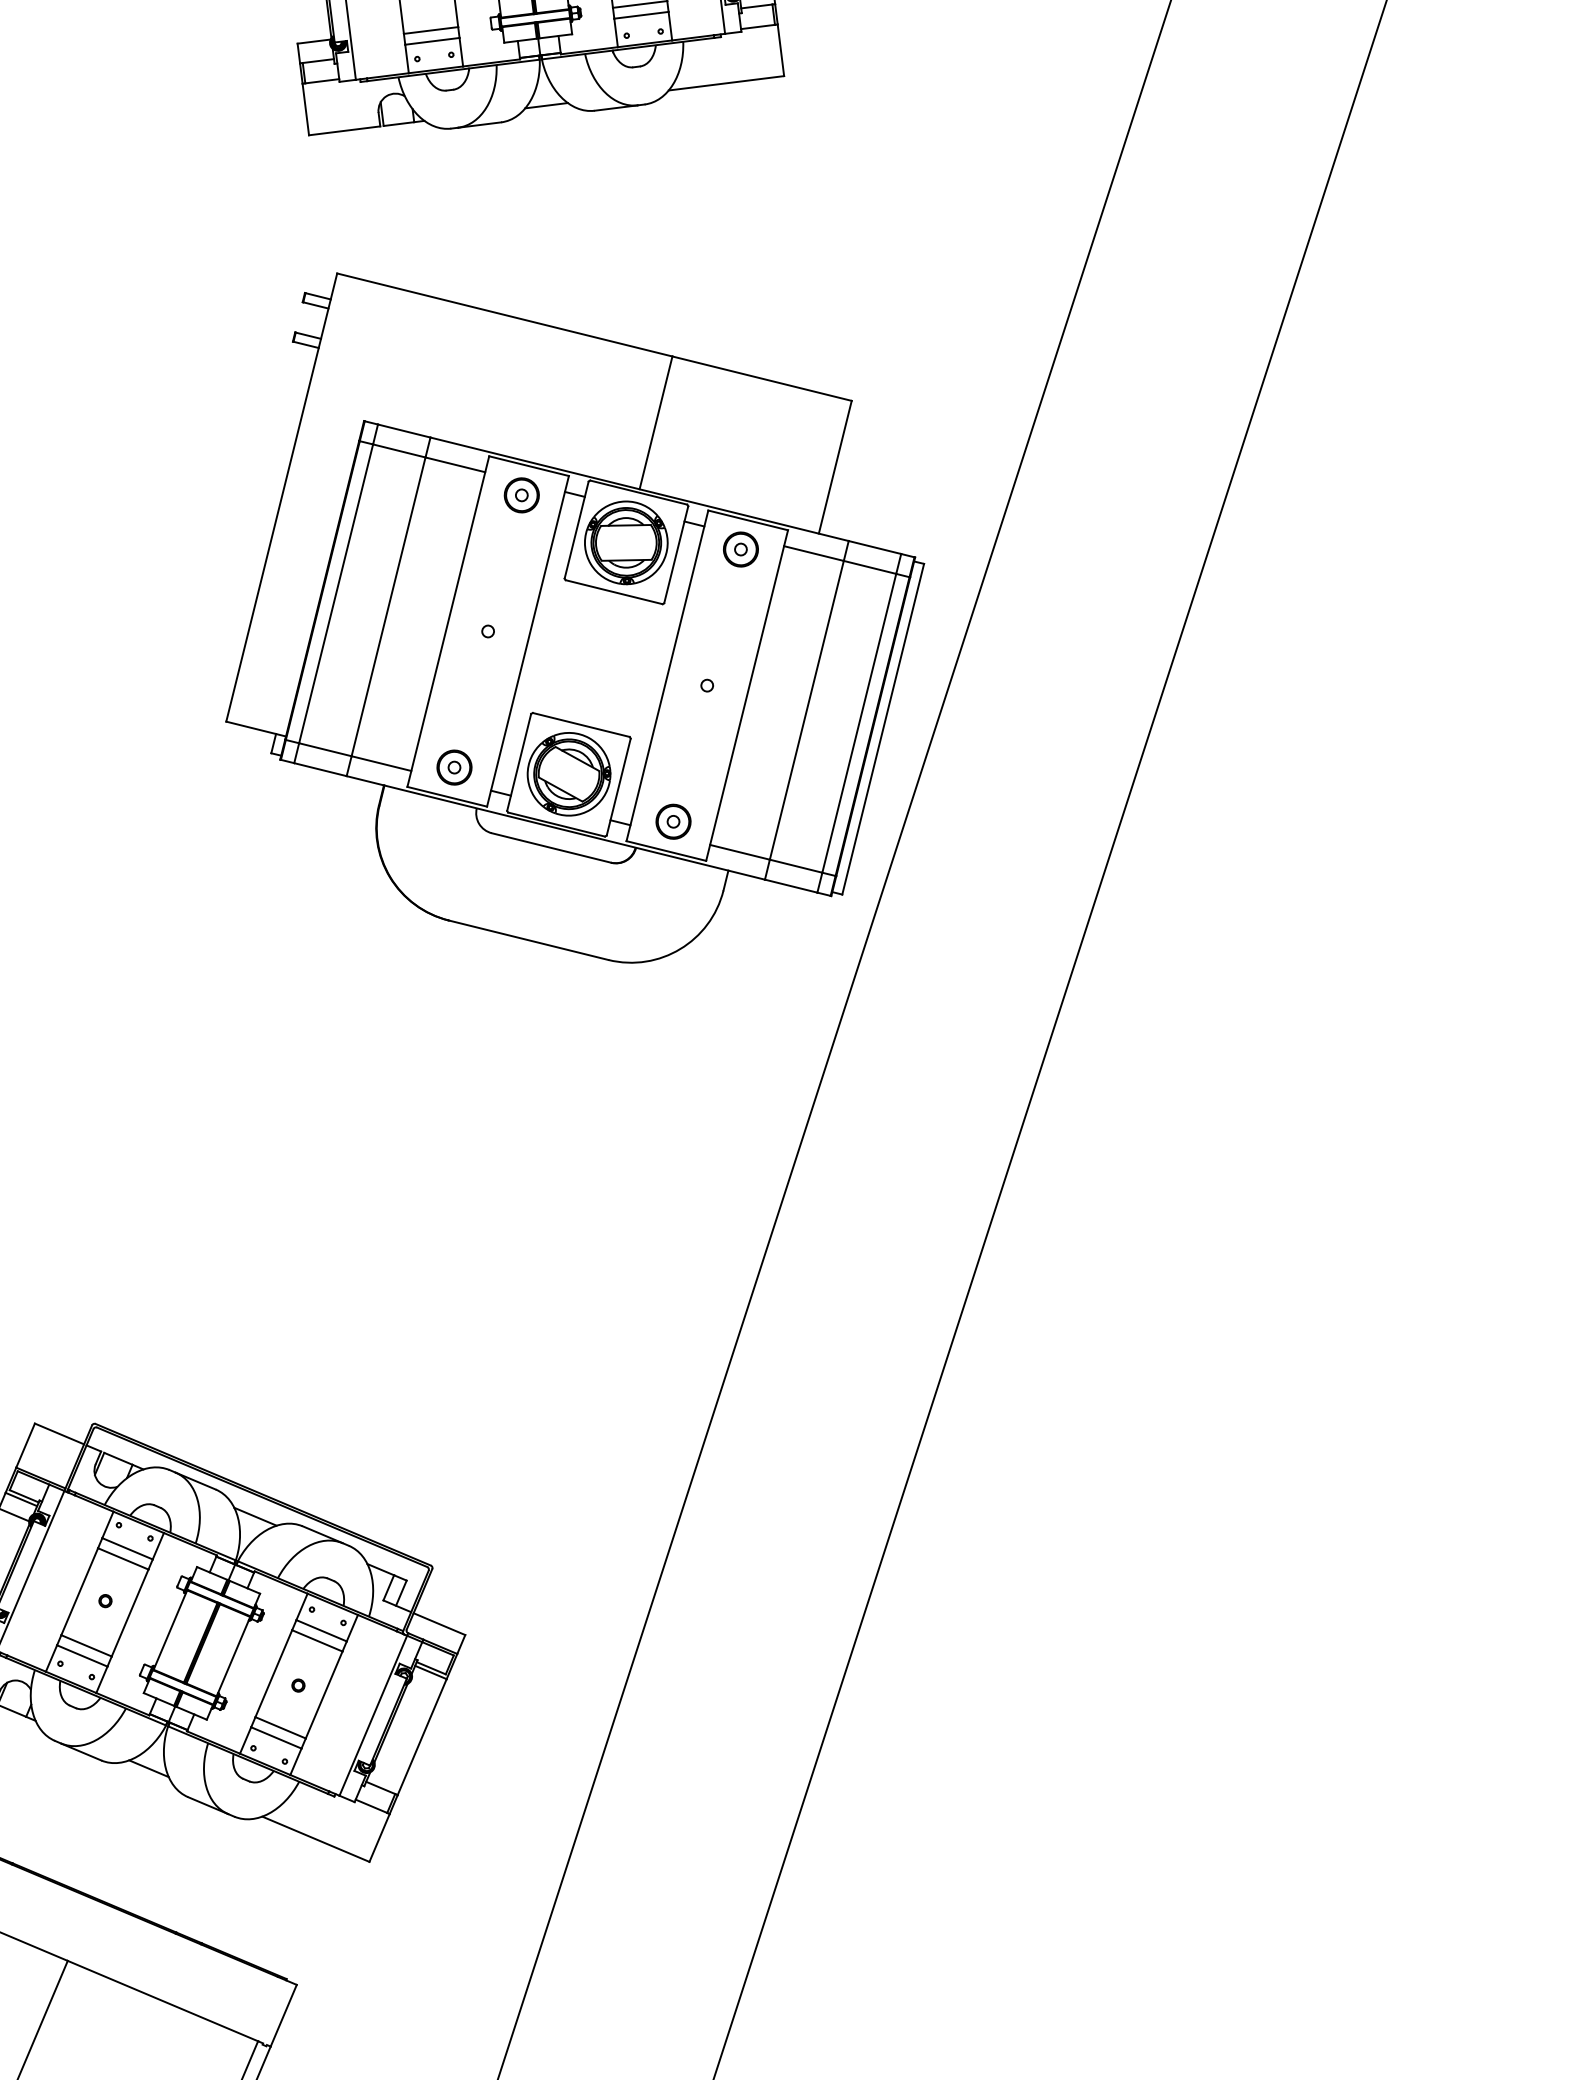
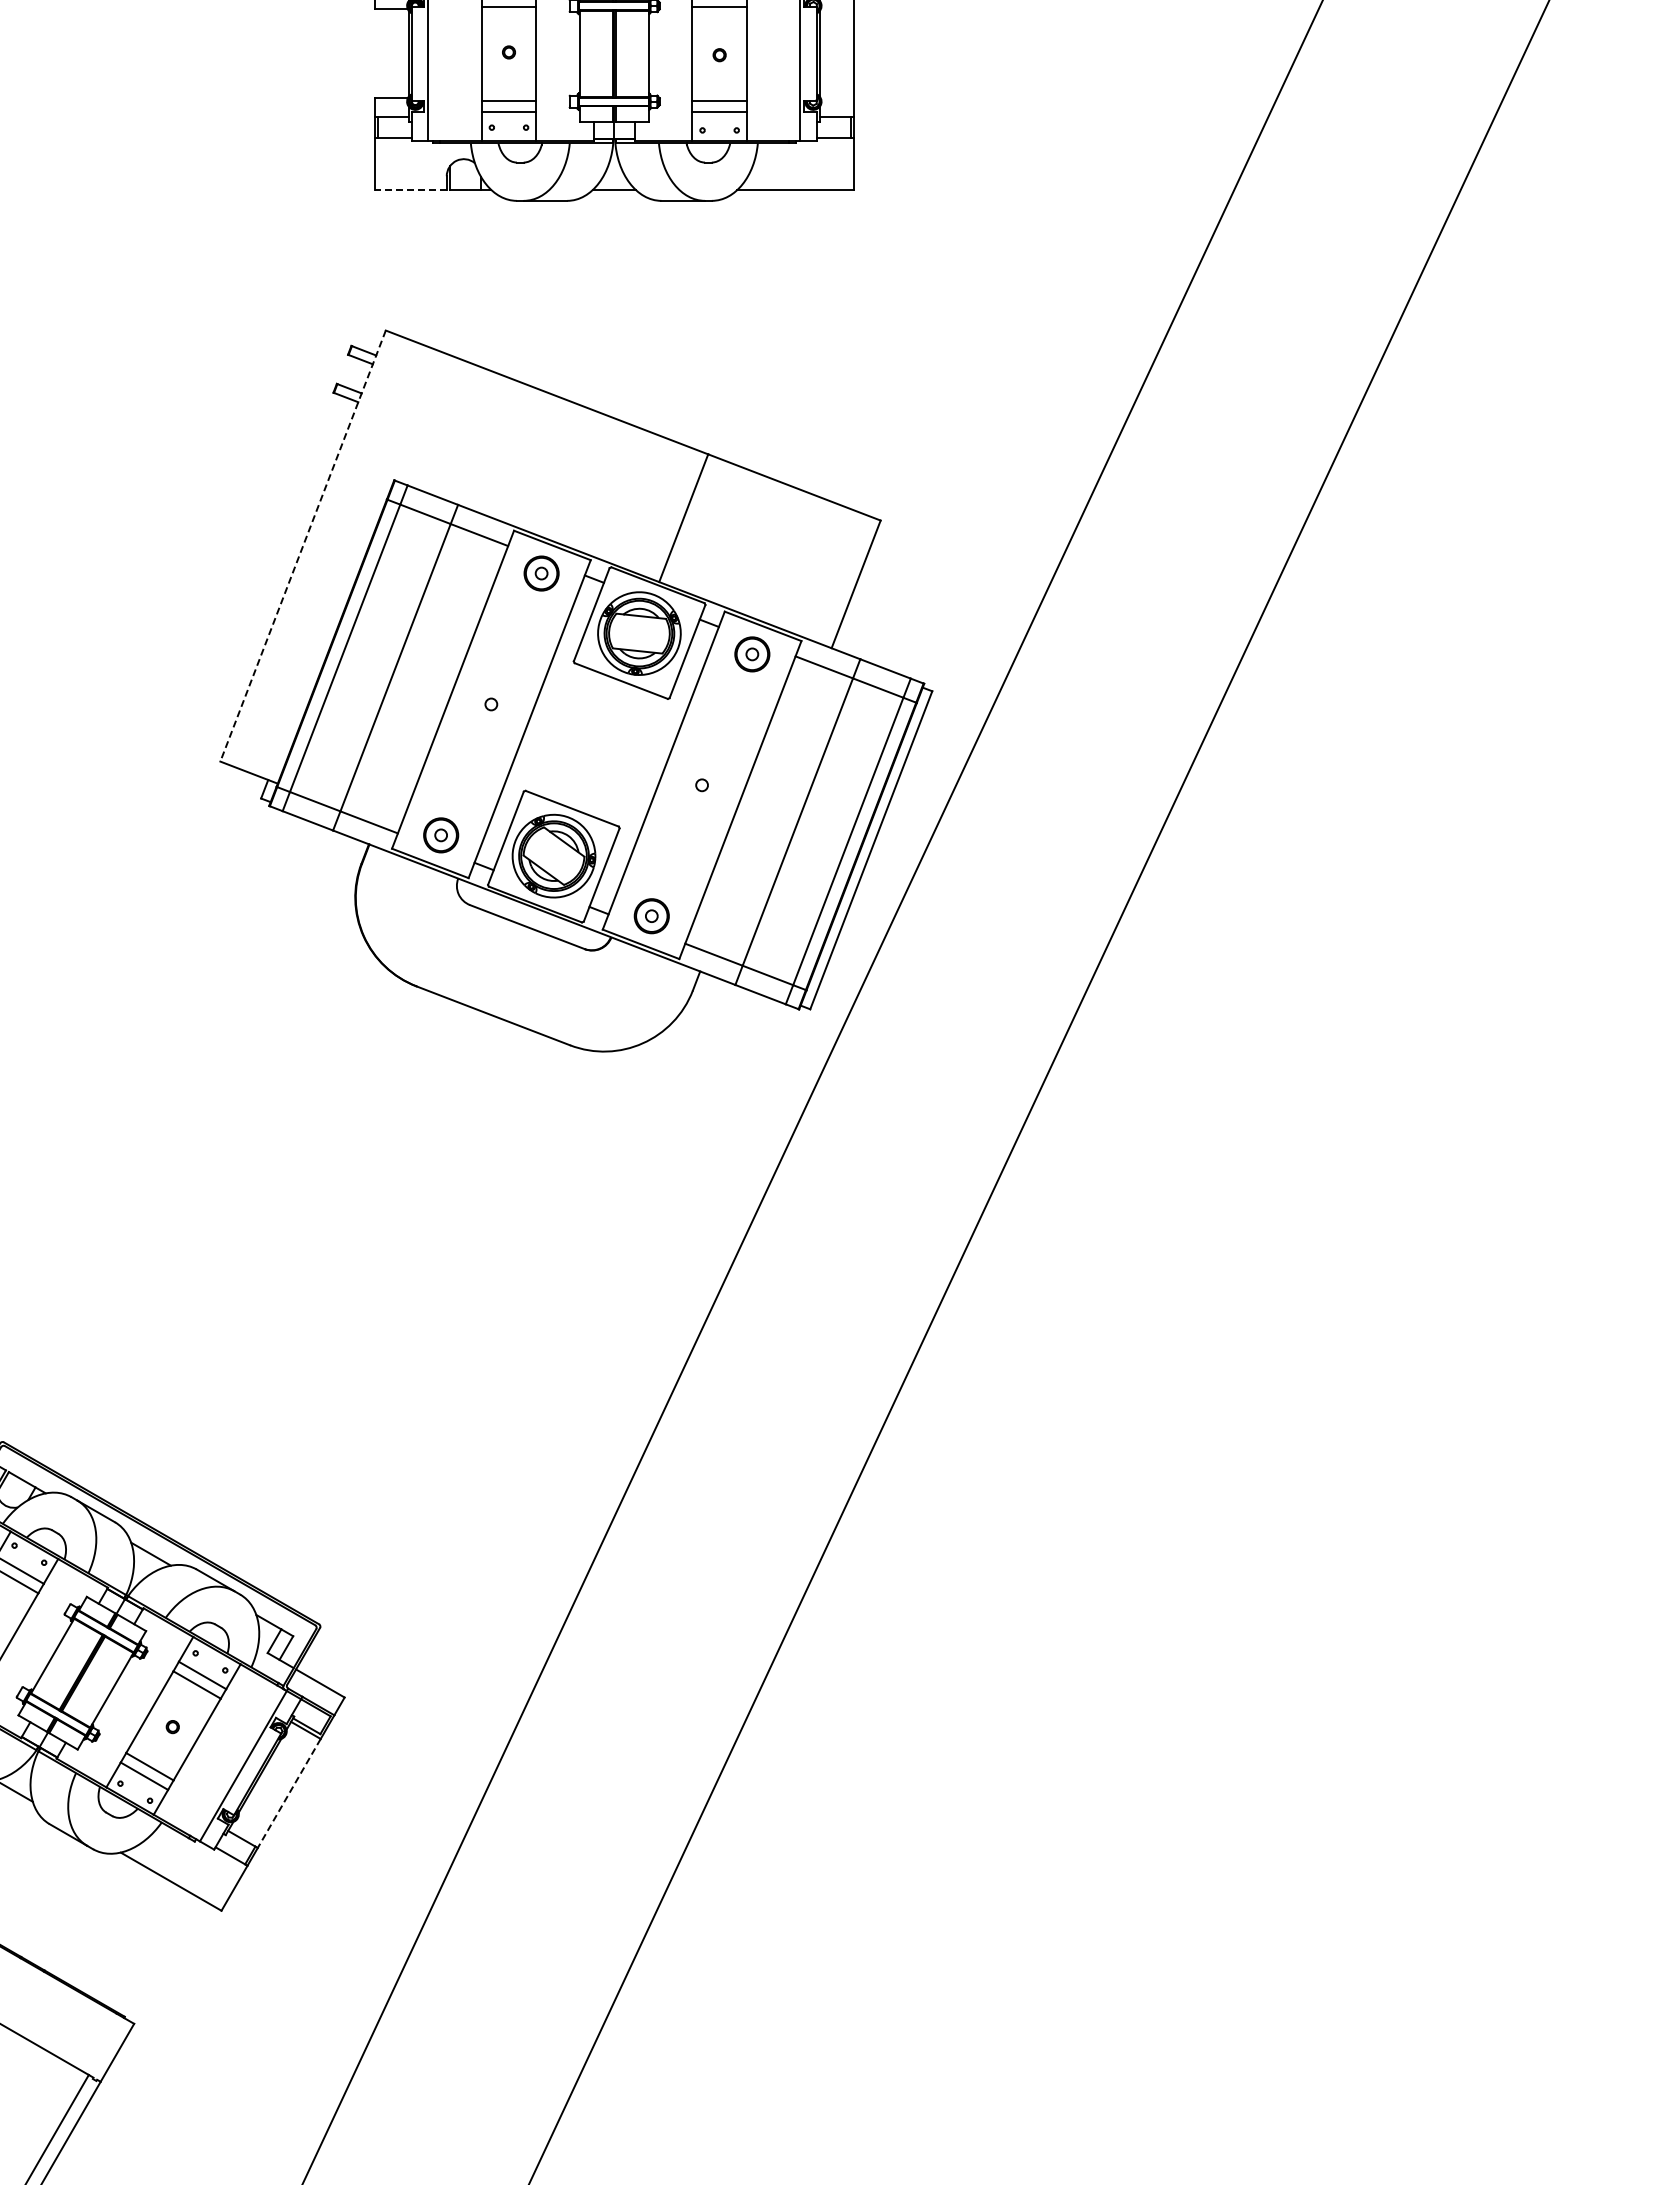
line: (344, 130) -> (410, 189), solid -> dashed
line: (282, 497) -> (303, 546), solid -> dashed
line: (422, 1737) -> (289, 1793), solid -> dashed

